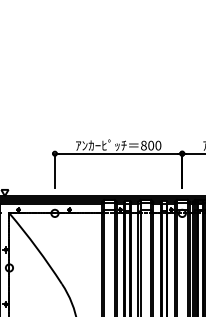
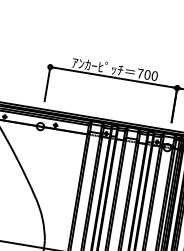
text: (143, 145) -> (139, 73), 800 -> 700

